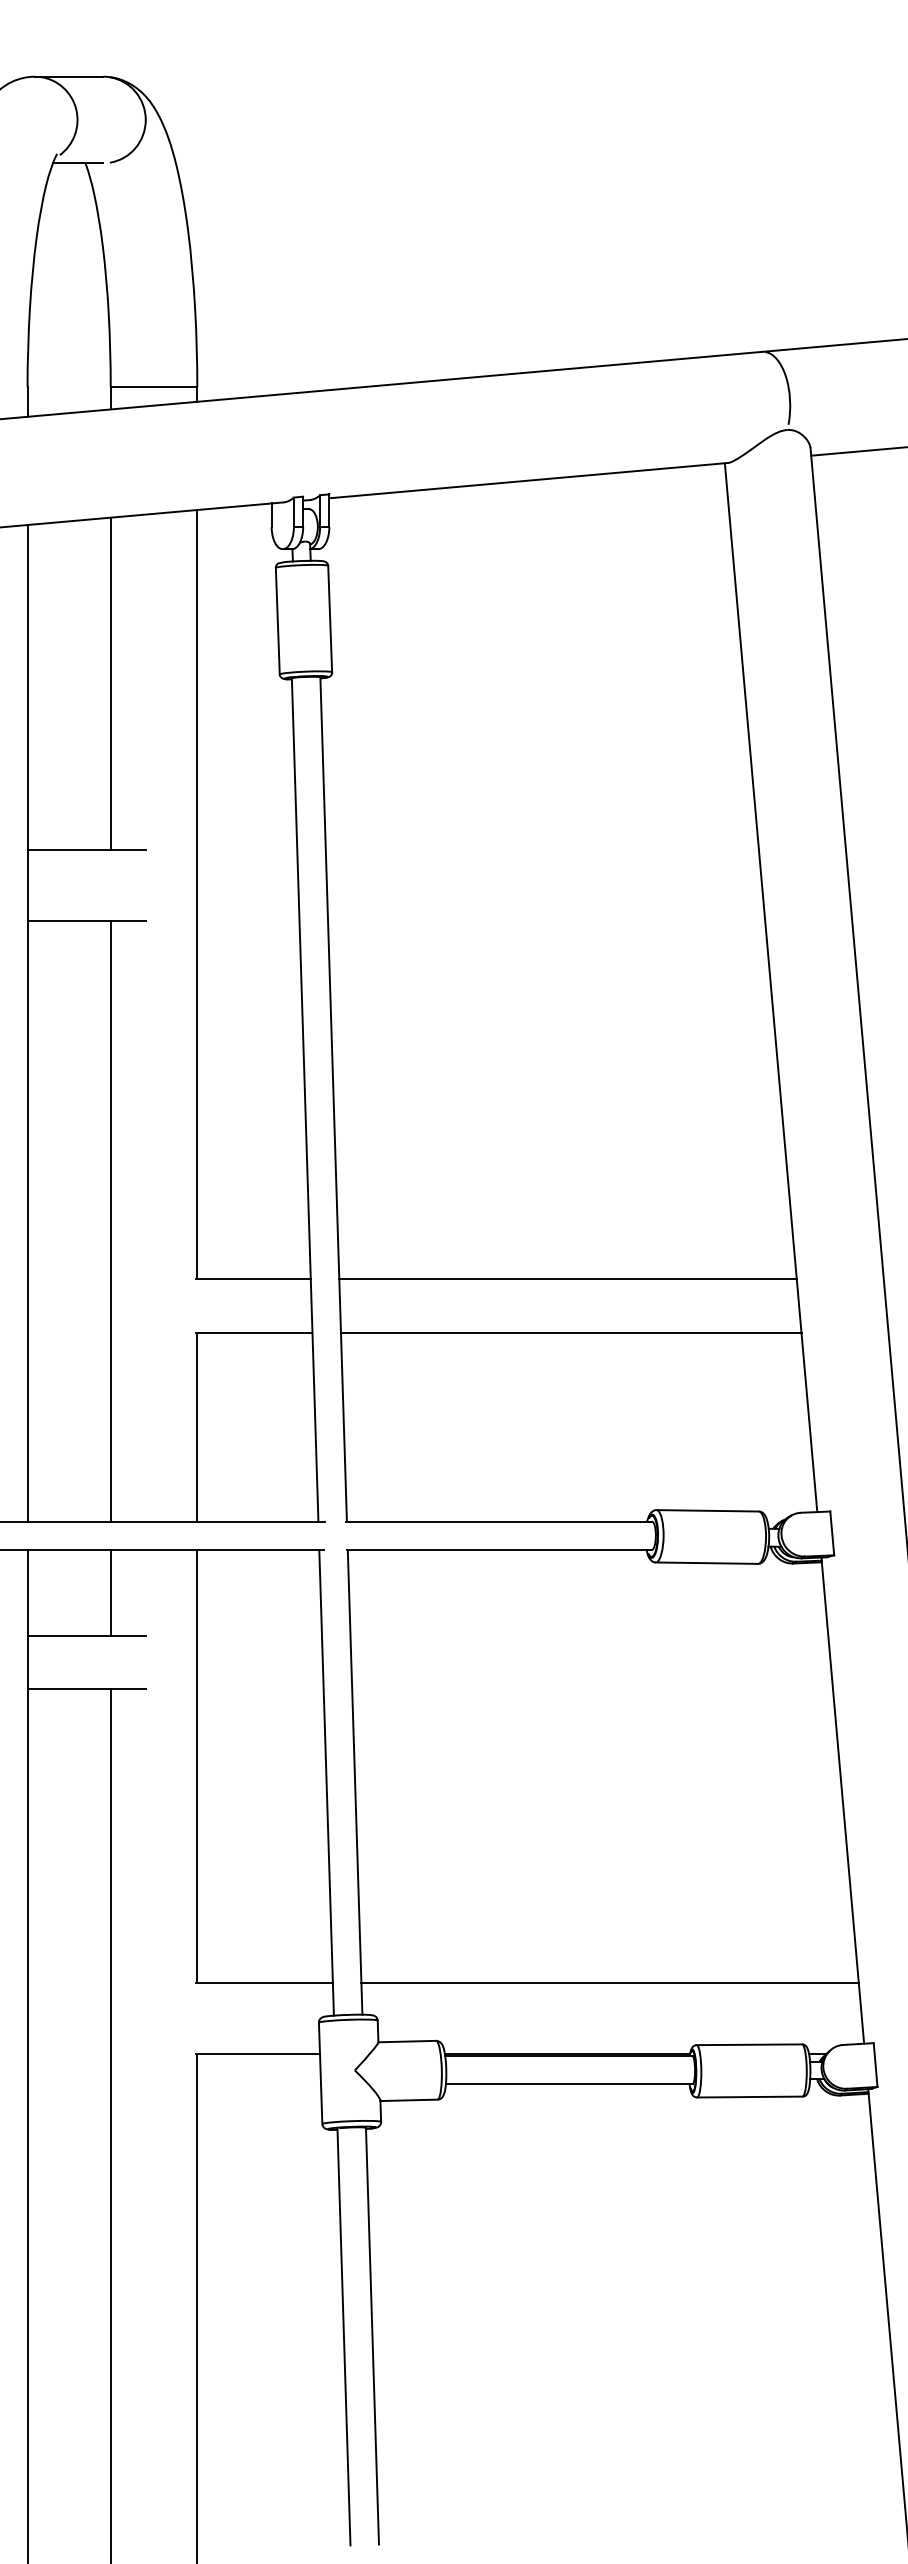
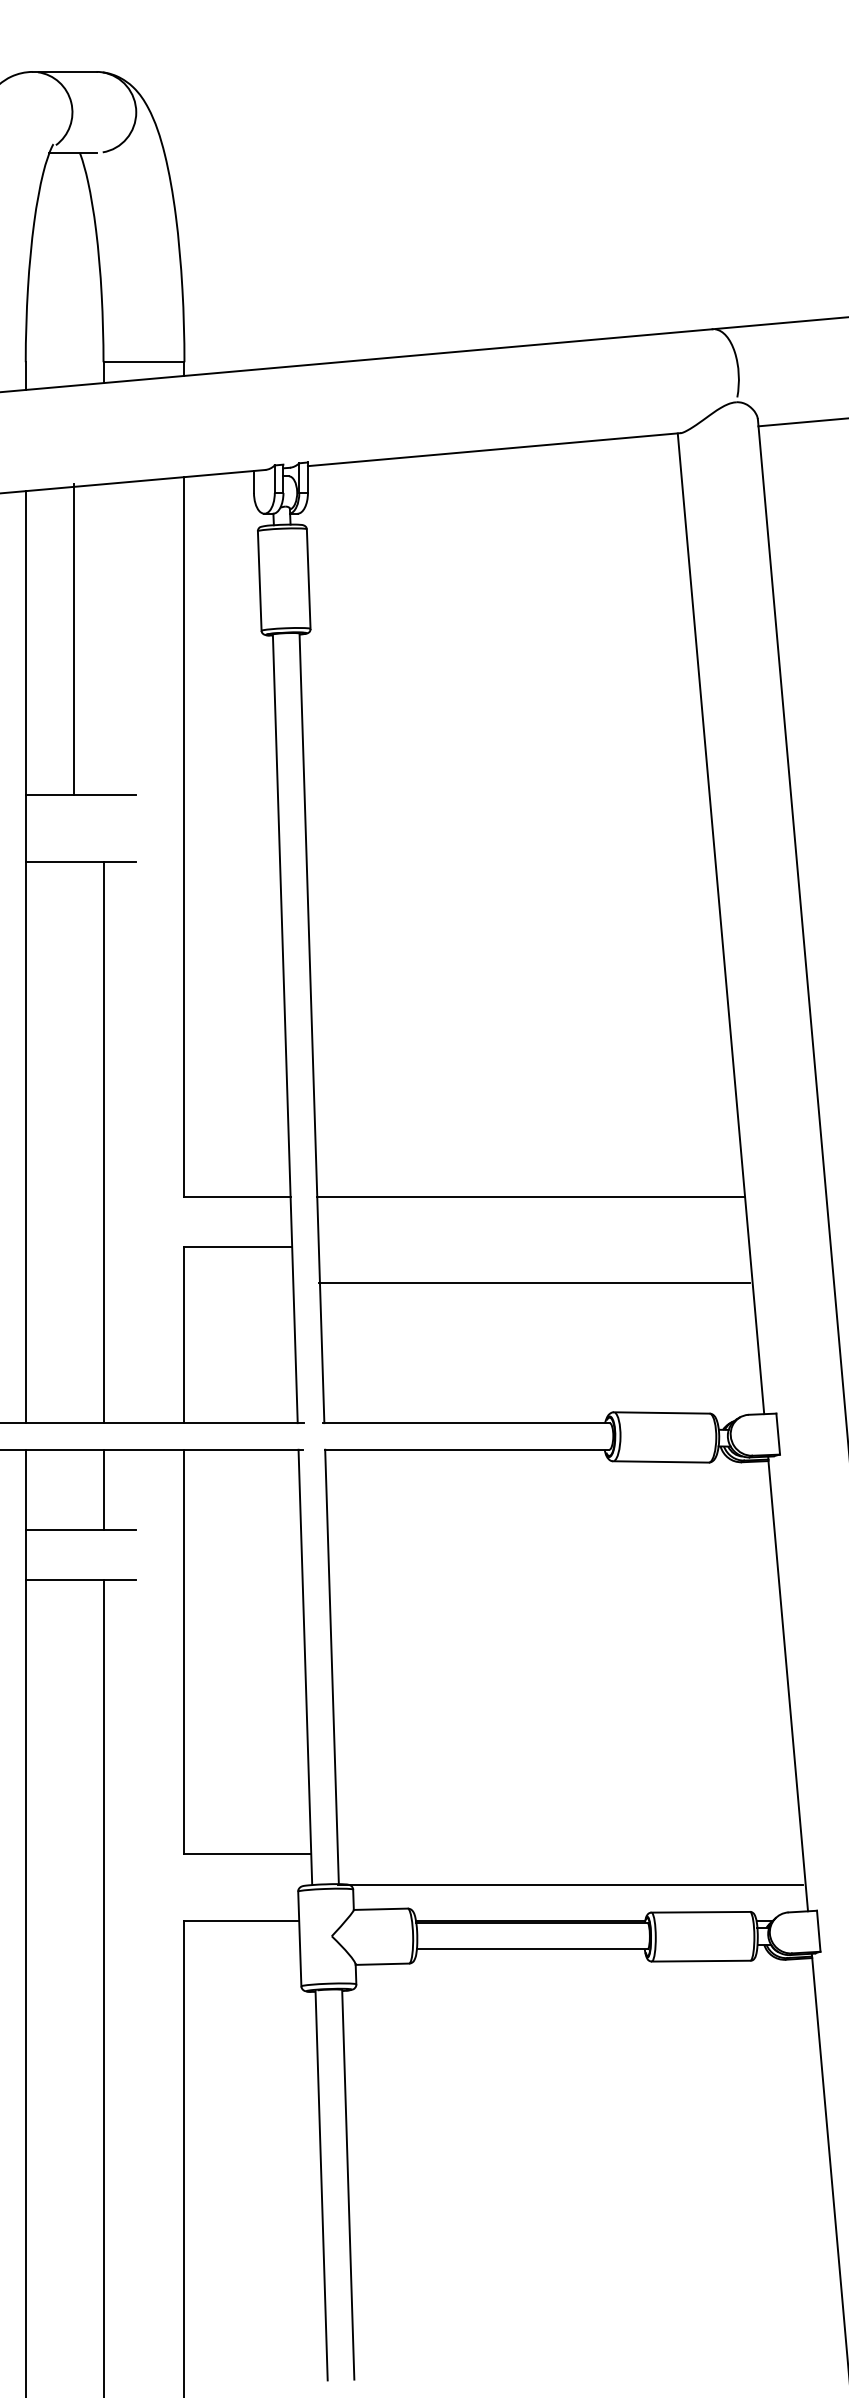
line: (110, 683) -> (73, 639), moved
line: (570, 1332) -> (533, 1282), moved
line: (610, 1982) -> (570, 1885), moved

